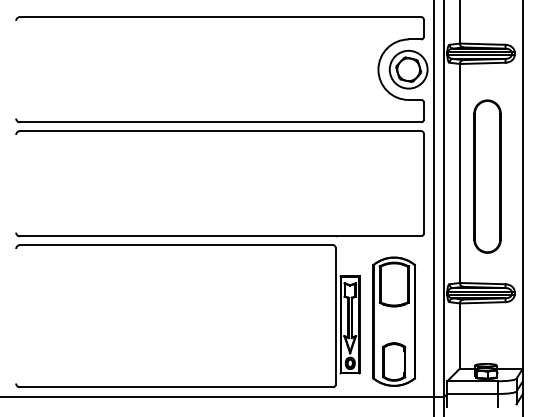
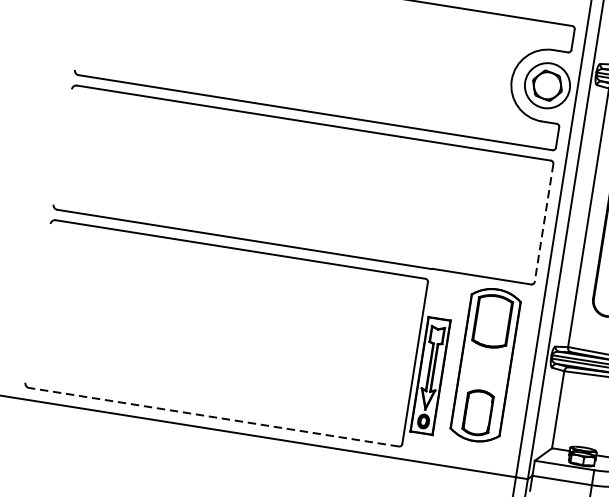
line: (423, 183) -> (543, 222), solid -> dashed
part: (393, 321) -> (484, 364), moved
line: (176, 387) -> (213, 417), solid -> dashed

